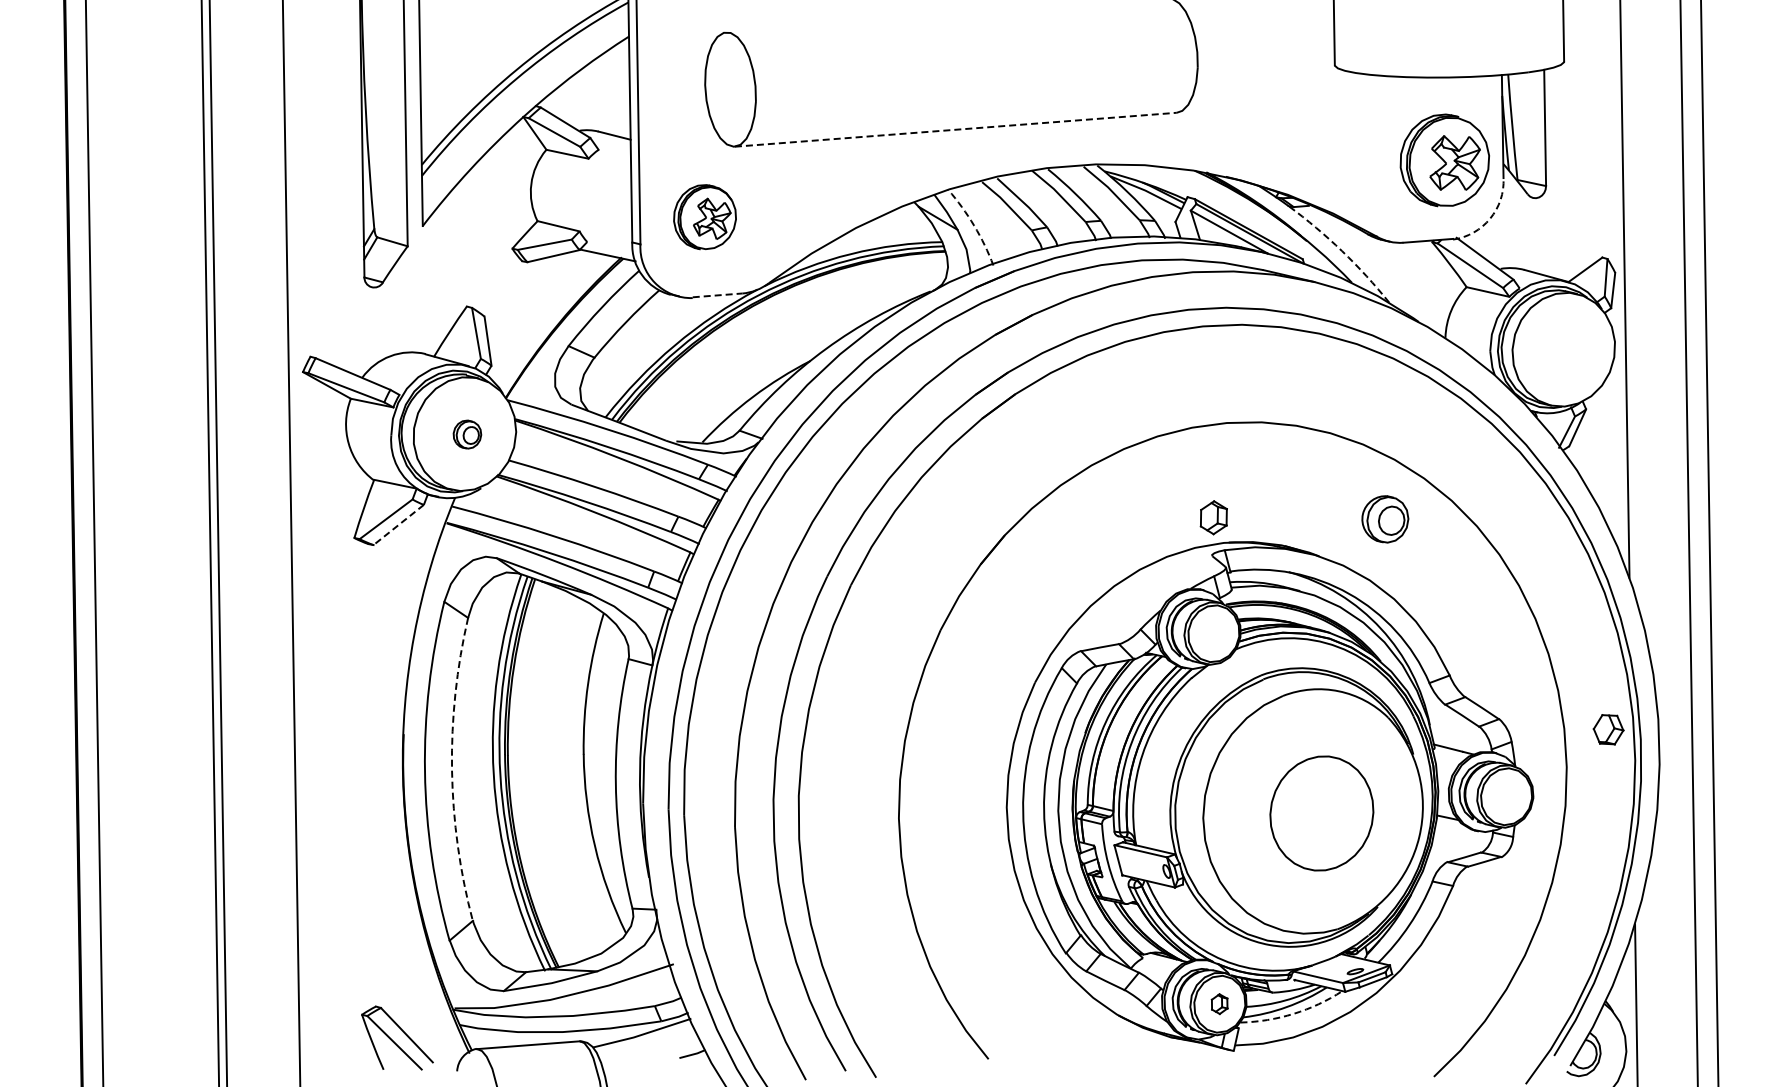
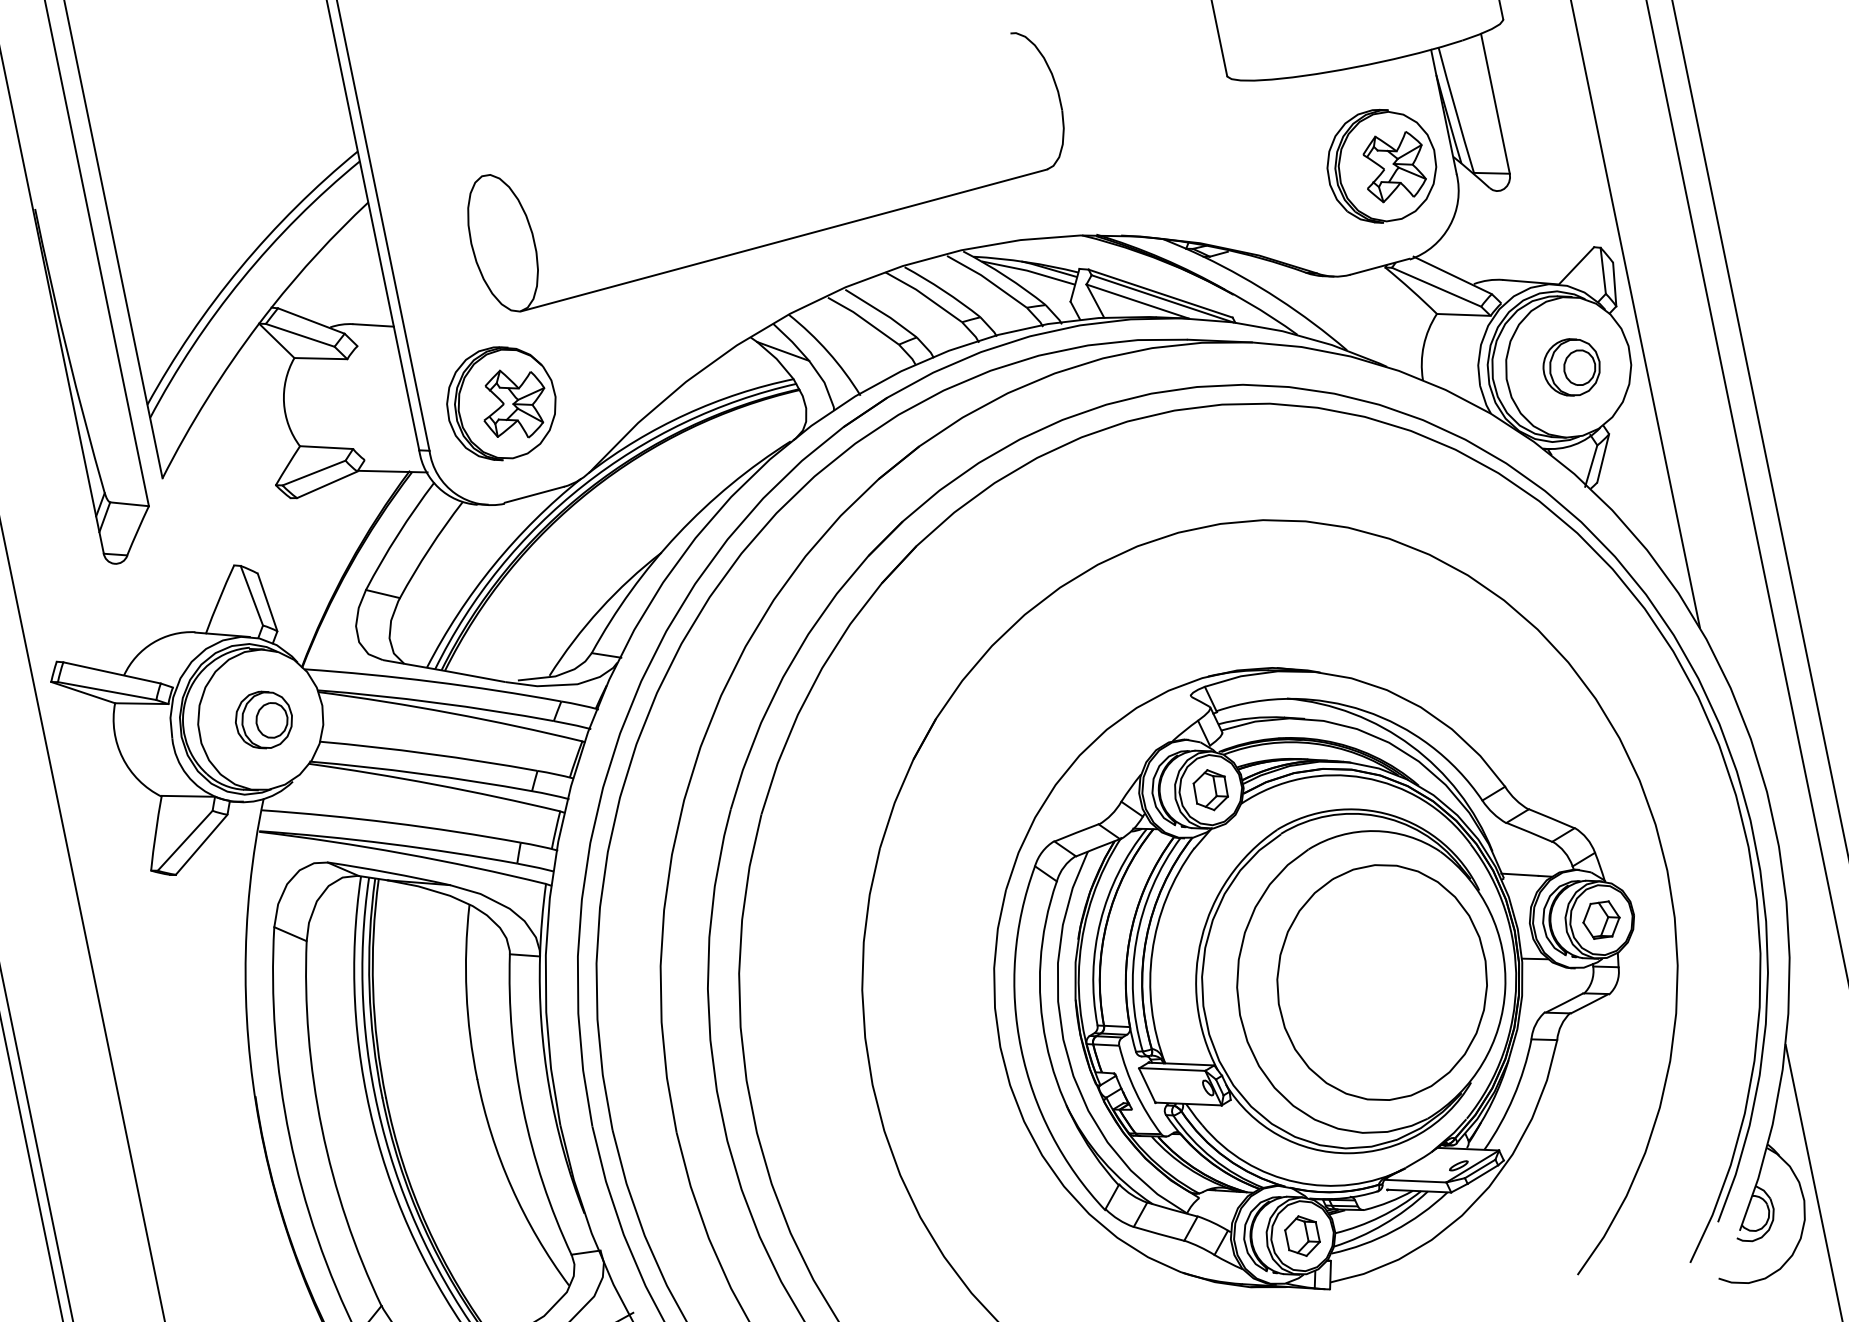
line: (955, 129) -> (783, 240), dashed -> solid
part: (704, 216) -> (500, 402), size x1.43
arc: (1490, 218) -> (1450, 225), dashed -> solid
arc: (974, 225) -> (828, 351), dashed -> solid
arc: (1342, 251) -> (1278, 299), dashed -> solid
line: (717, 295) -> (534, 494), dashed -> solid
part: (467, 434) -> (264, 719), size x1.67
part: (1213, 517) -> (1210, 789), moved
part: (1385, 519) -> (1571, 367), moved
line: (398, 525) -> (201, 845), dashed -> solid
part: (1608, 729) -> (1601, 919), moved
arc: (452, 770) -> (322, 1128), dashed -> solid
part: (1321, 813) -> (1381, 982), size x1.67
part: (1219, 1003) -> (1301, 1235), size x1.67
arc: (1293, 1013) -> (1393, 1230), dashed -> solid

